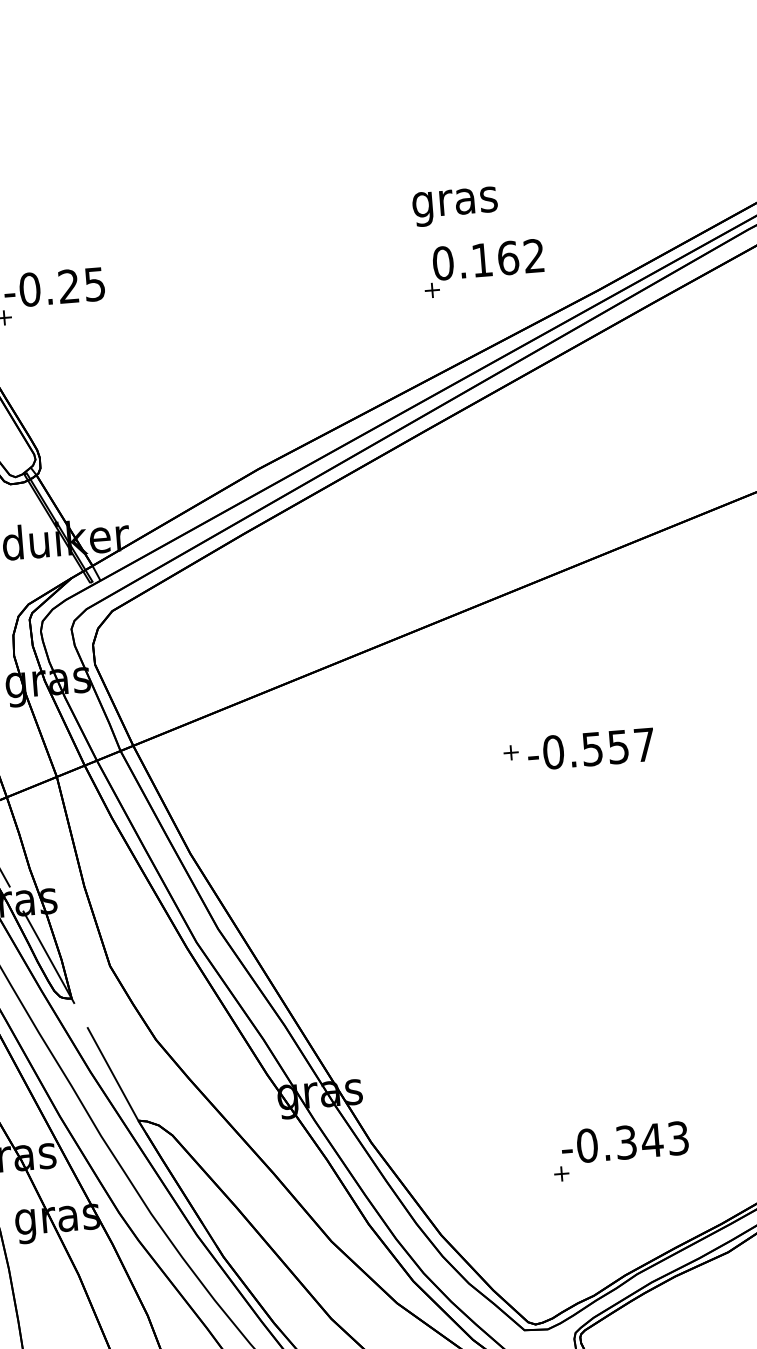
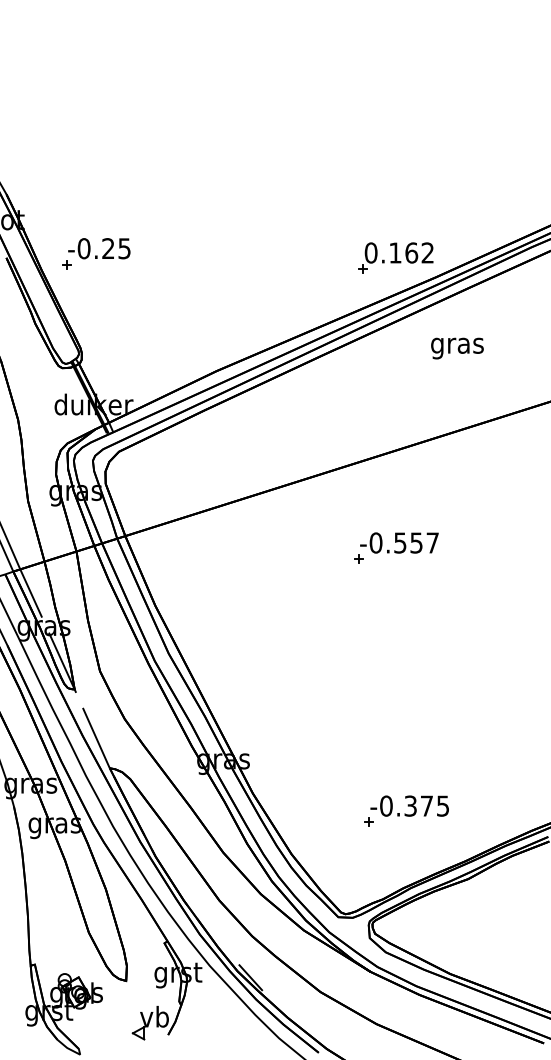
text: (455, 206) -> (457, 348), moved
part: (482, 267) -> (395, 257), moved
text: (591, 748) -> (399, 542), moved
text: (664, 1138) -> (434, 805), -0.343 -> -0.375

